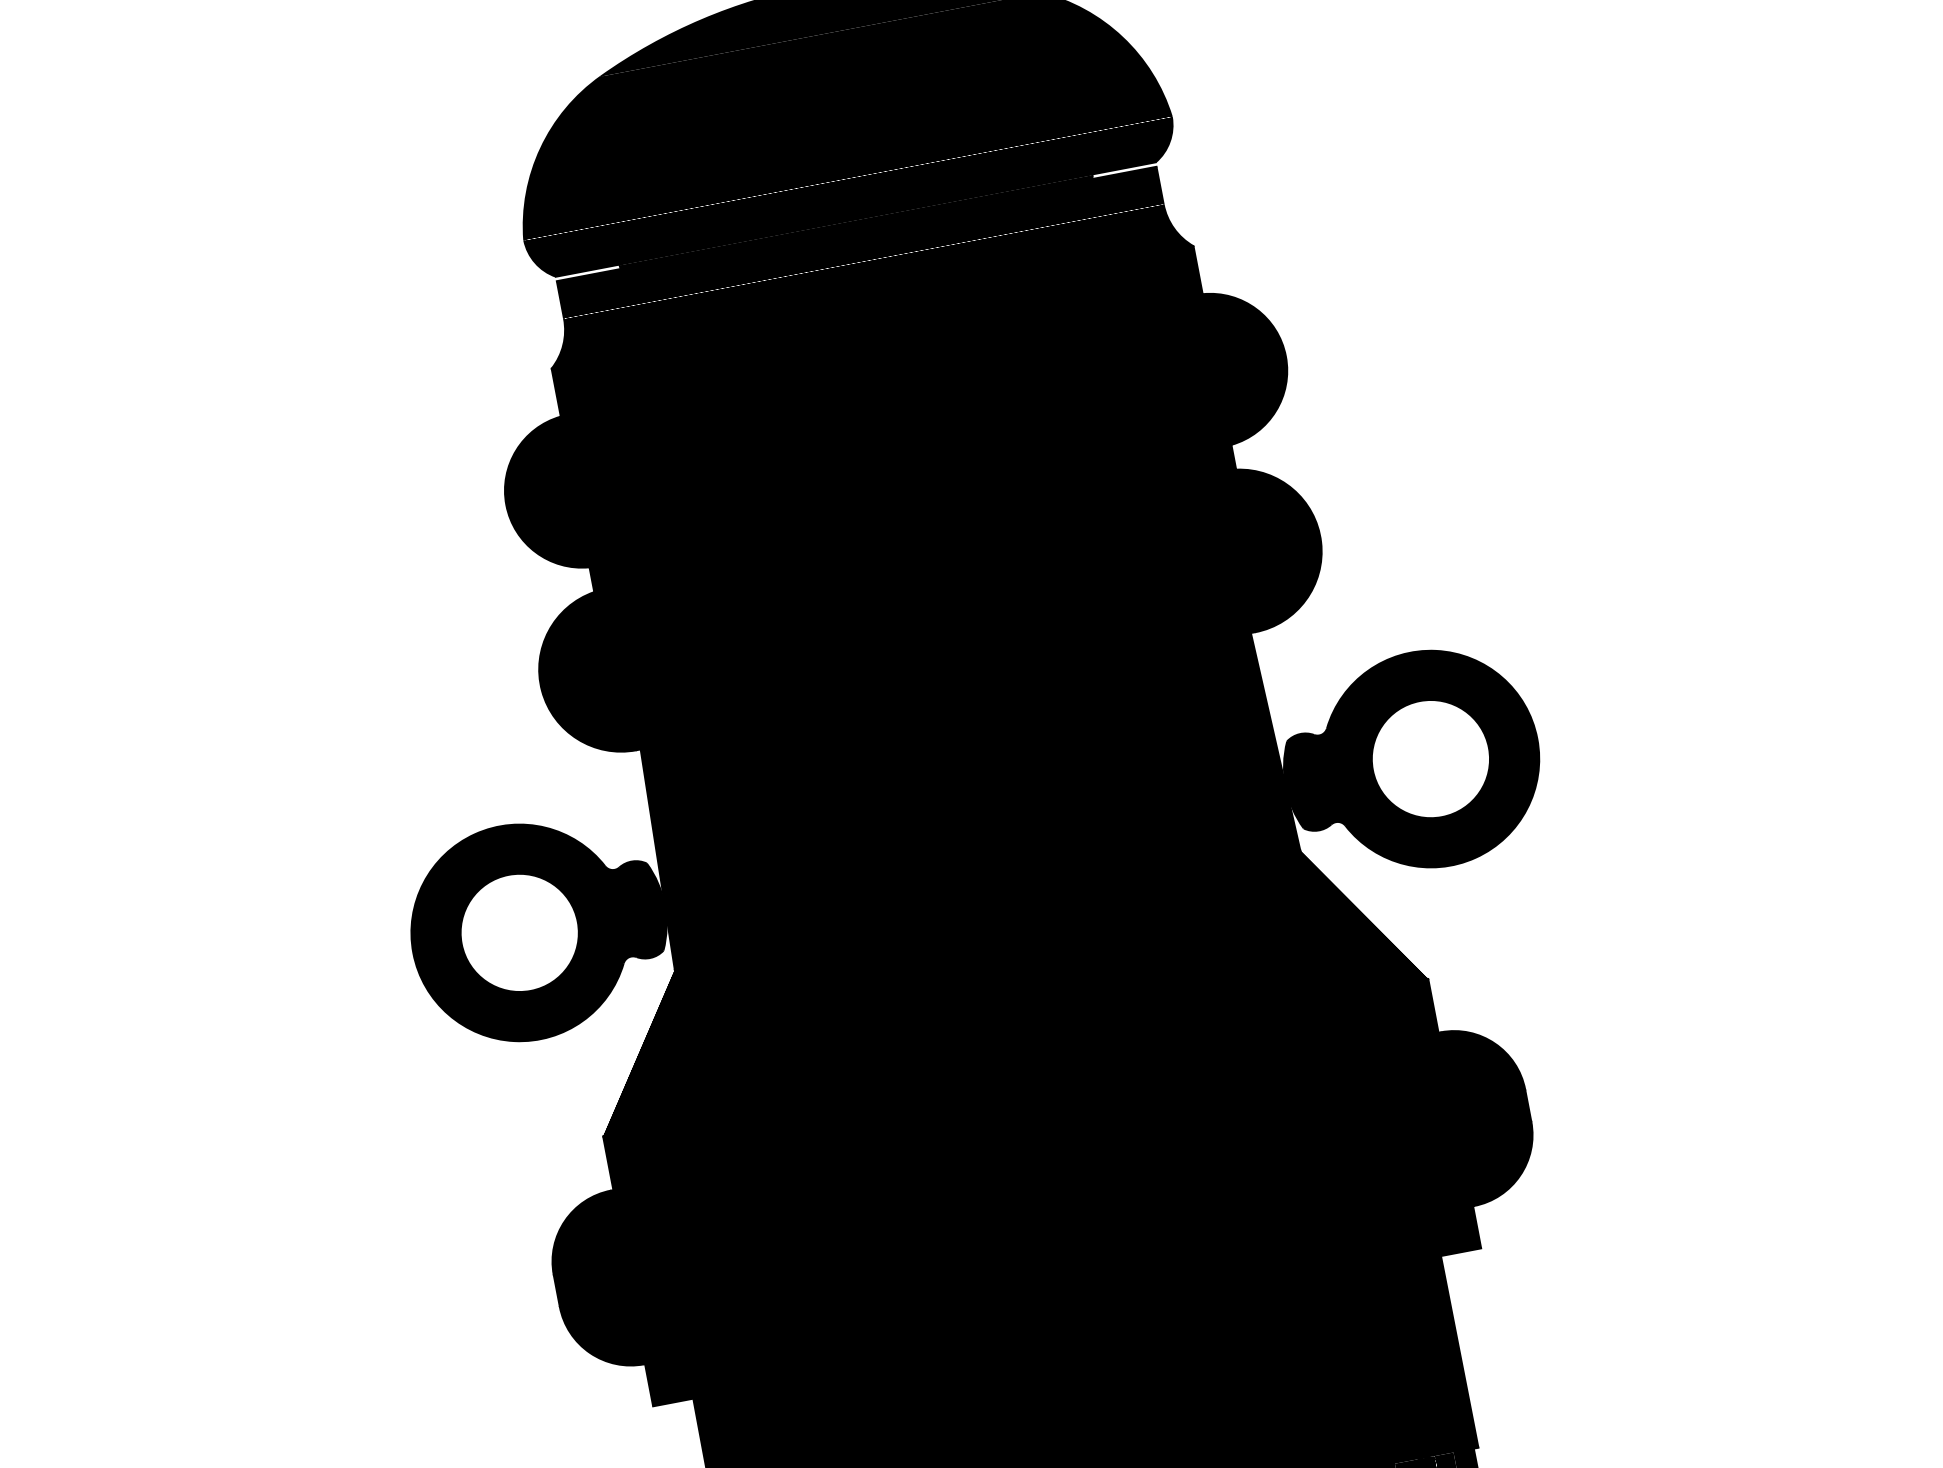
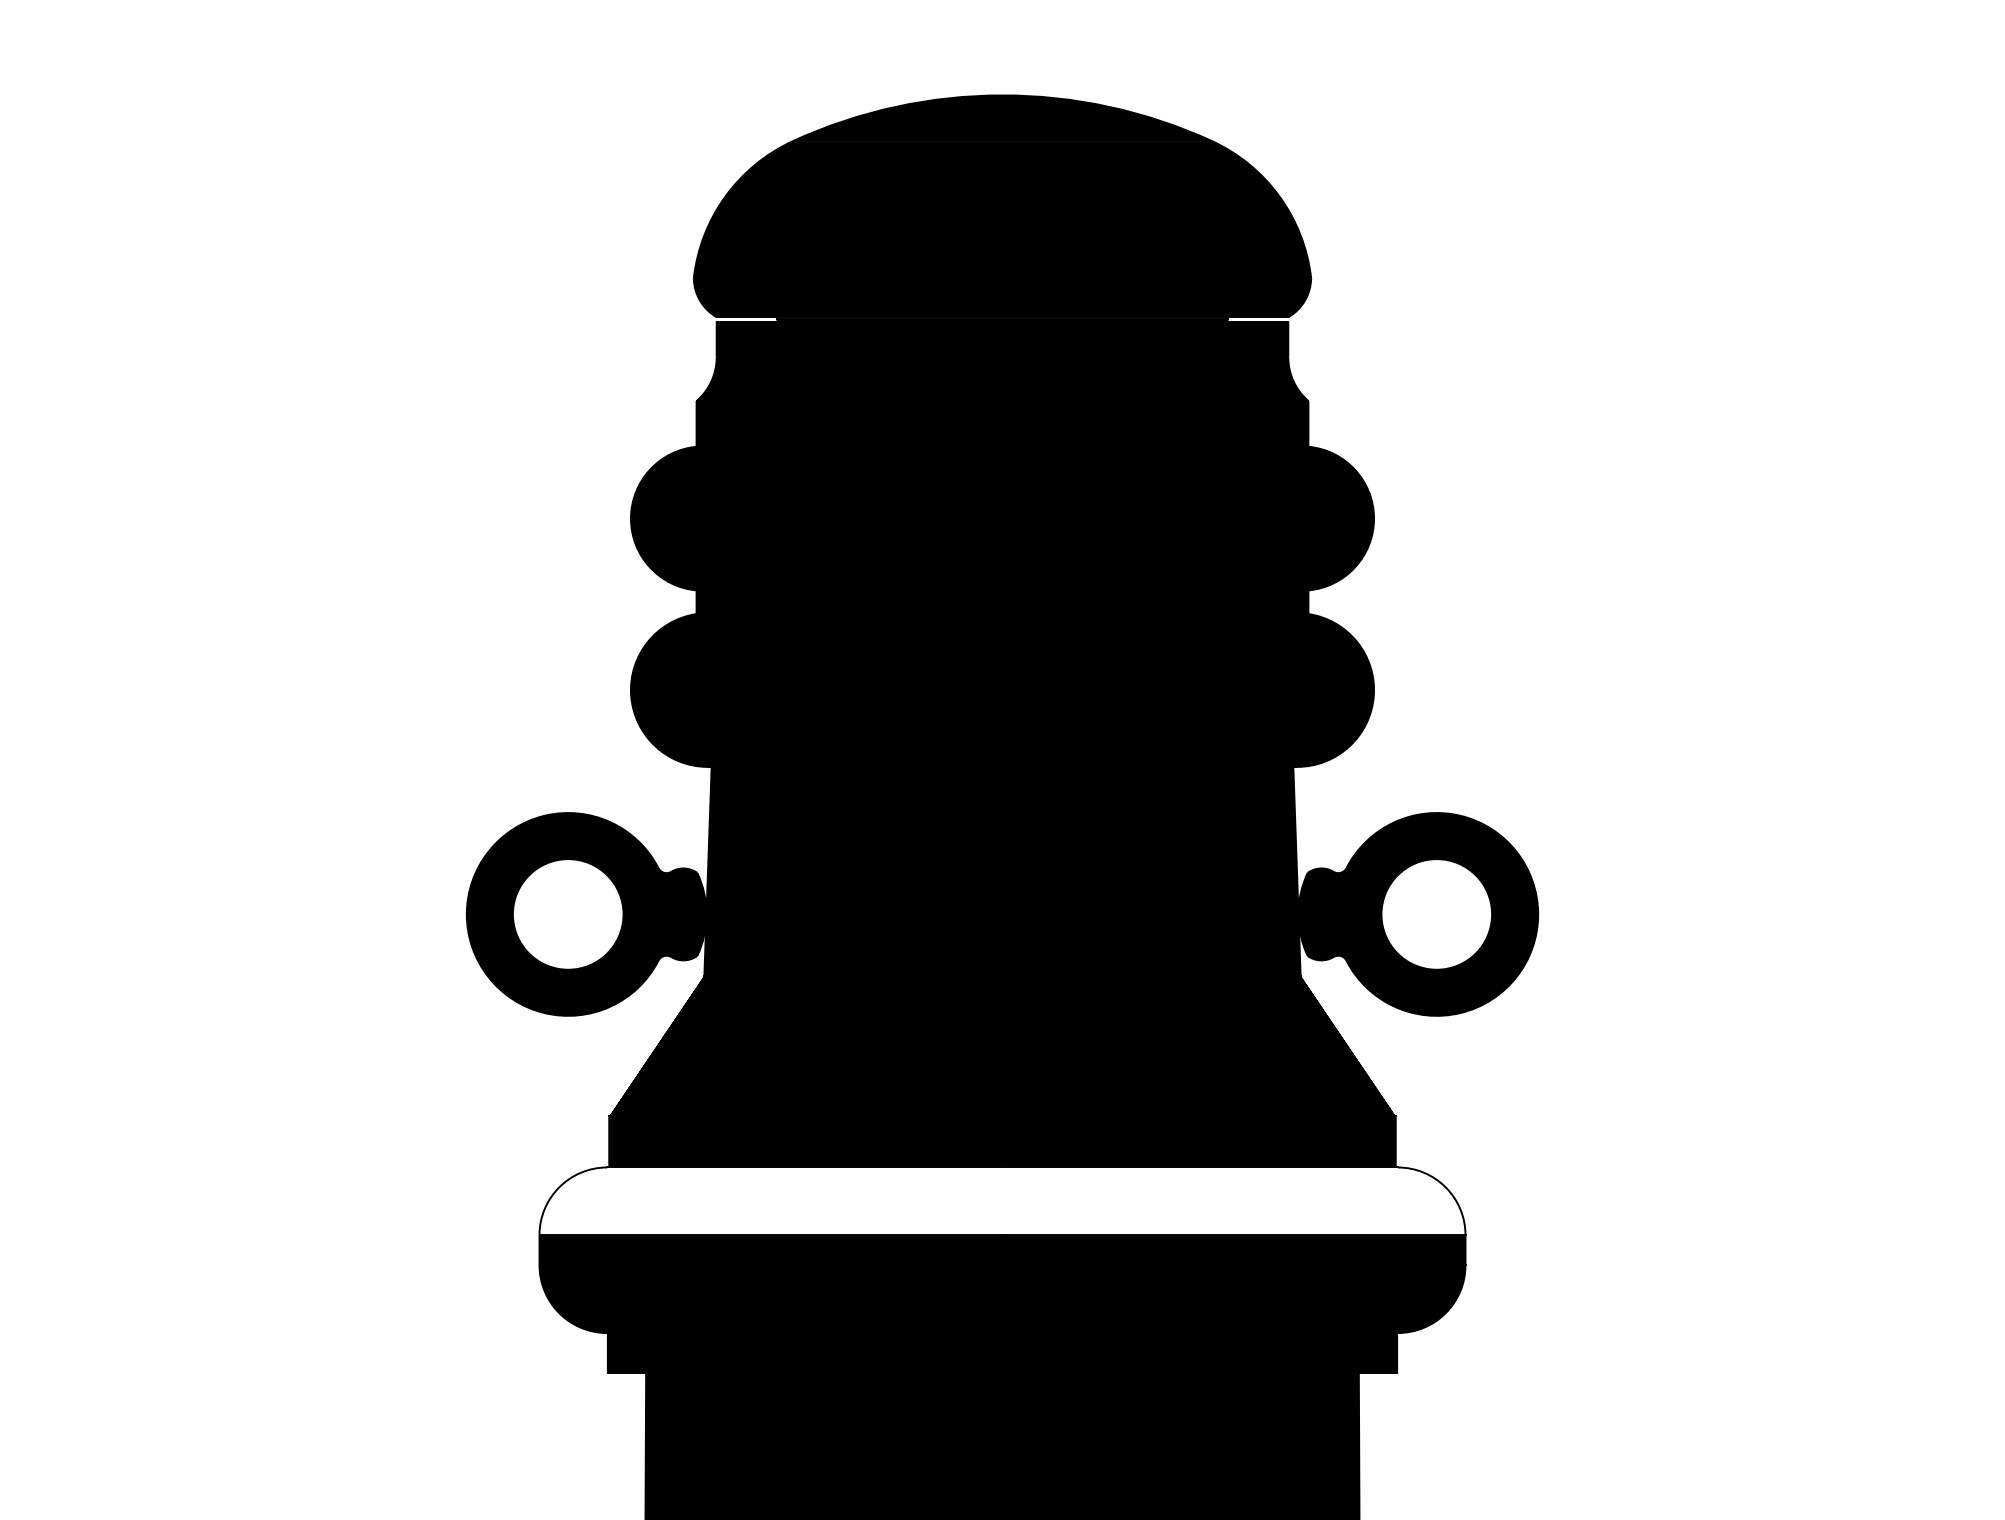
fill: (1032, 1147) -> (1002, 1201), removed

